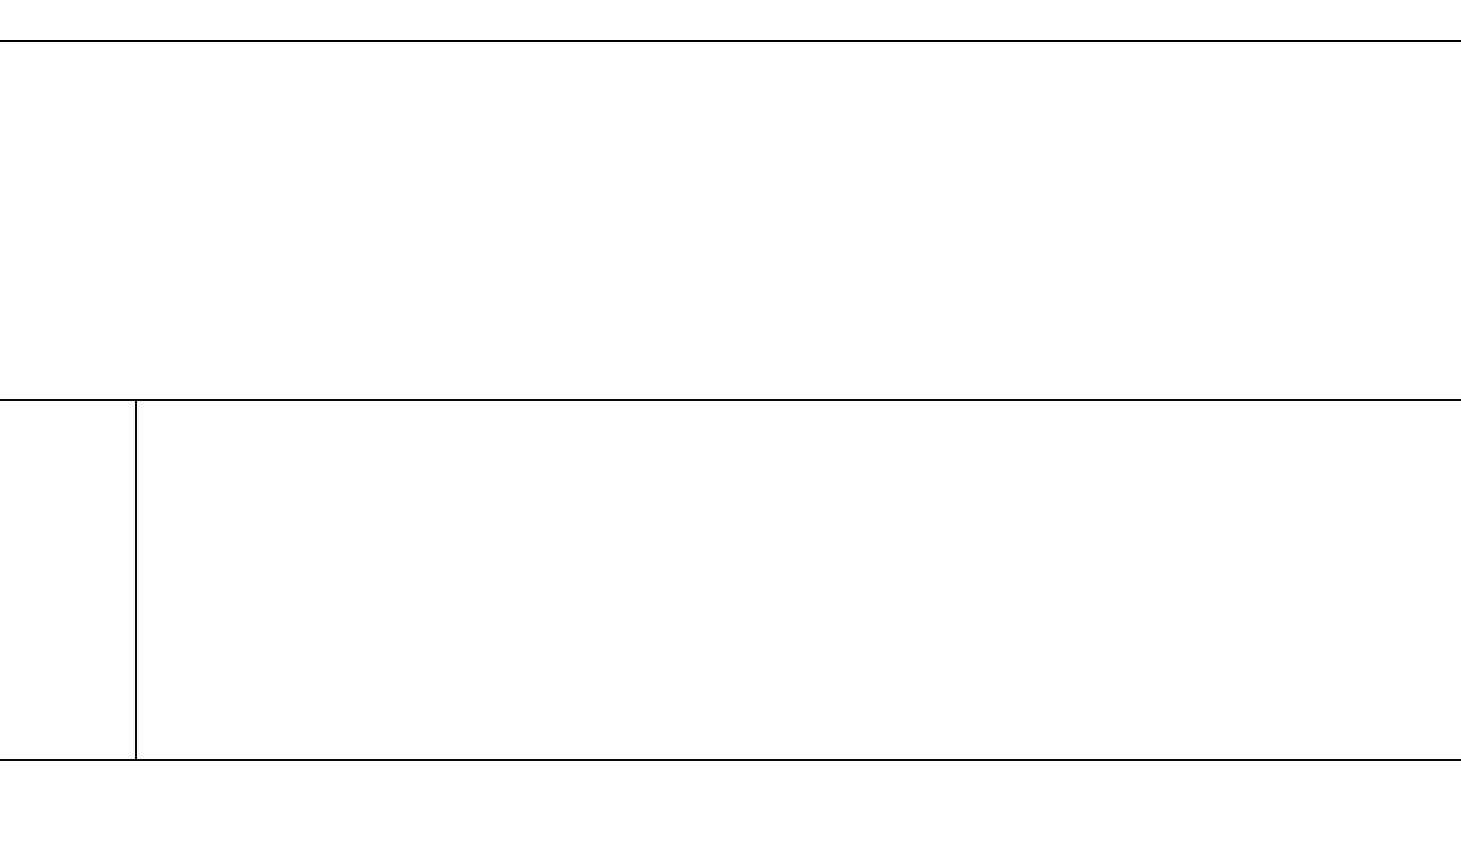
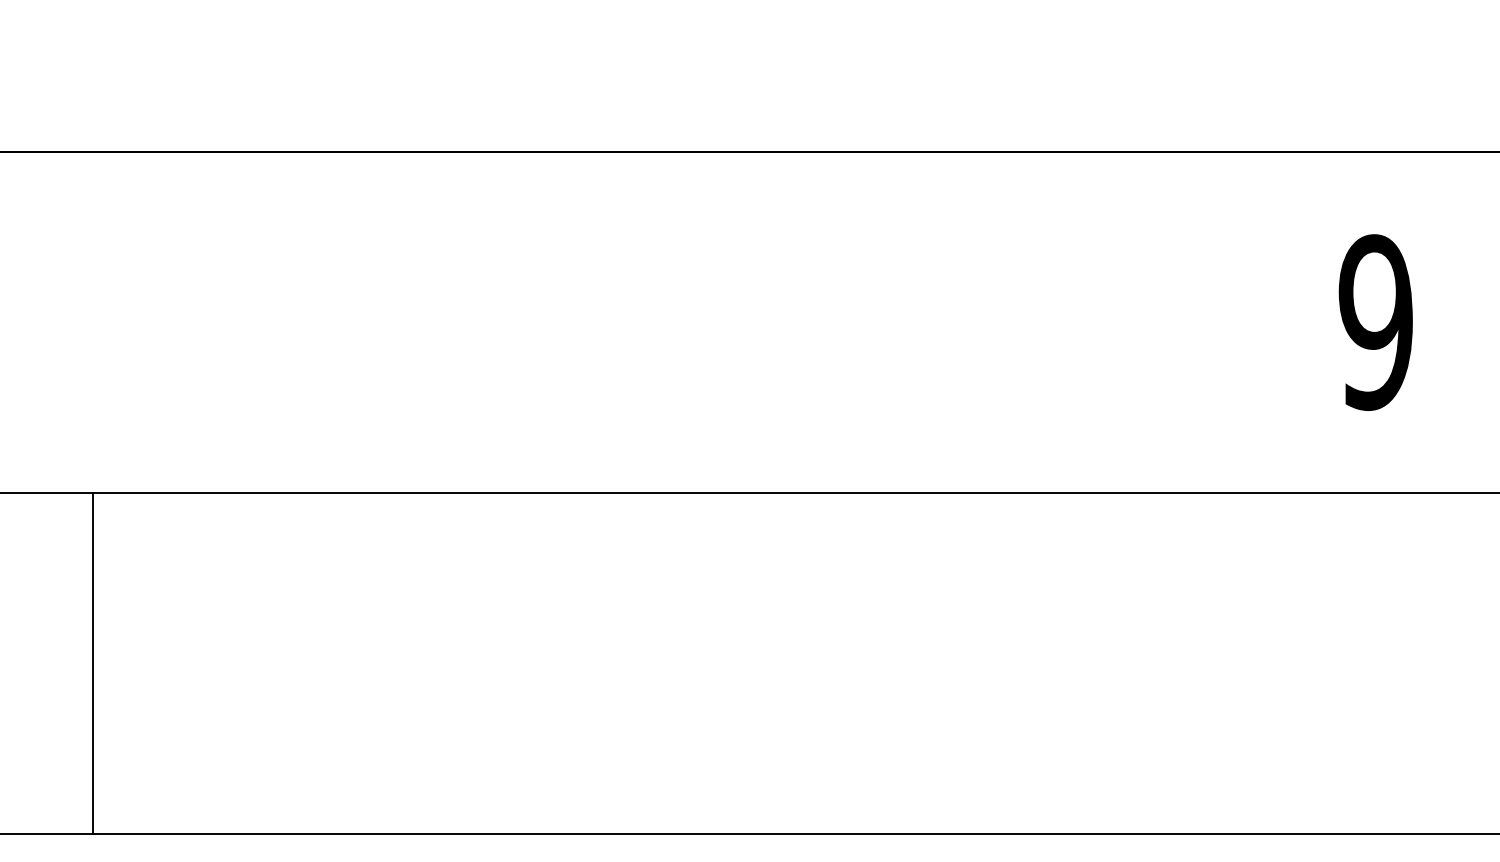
line: (135, 580) -> (93, 663), moved

